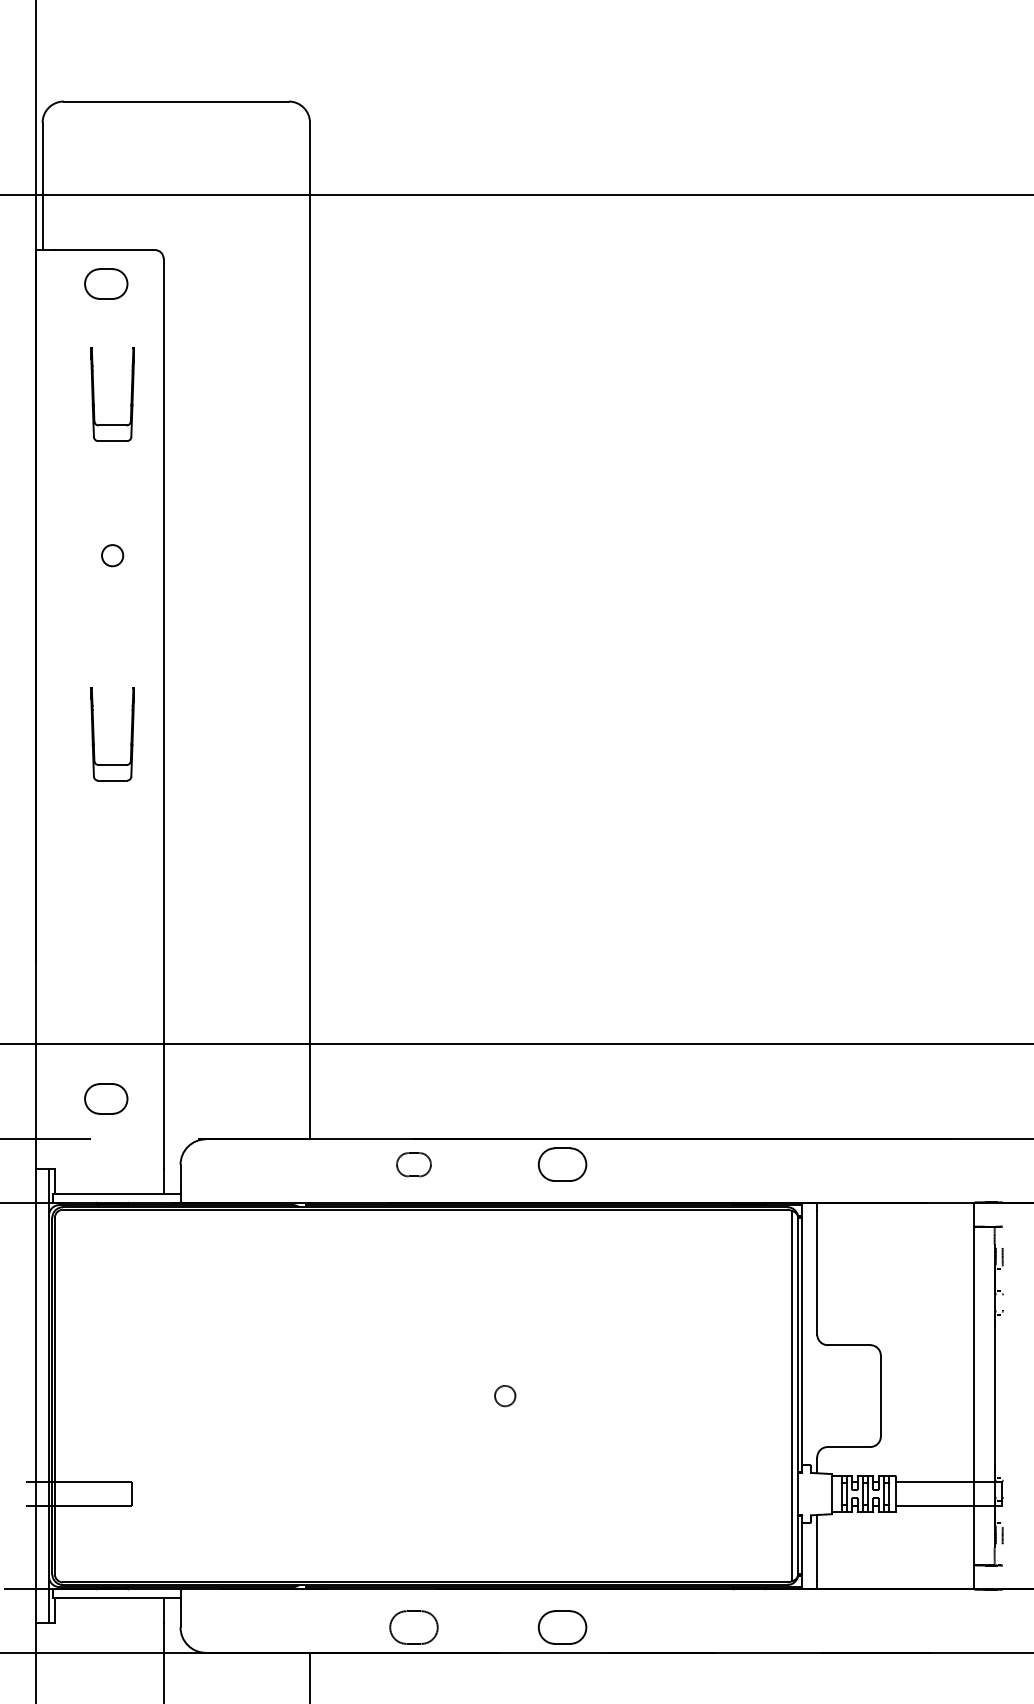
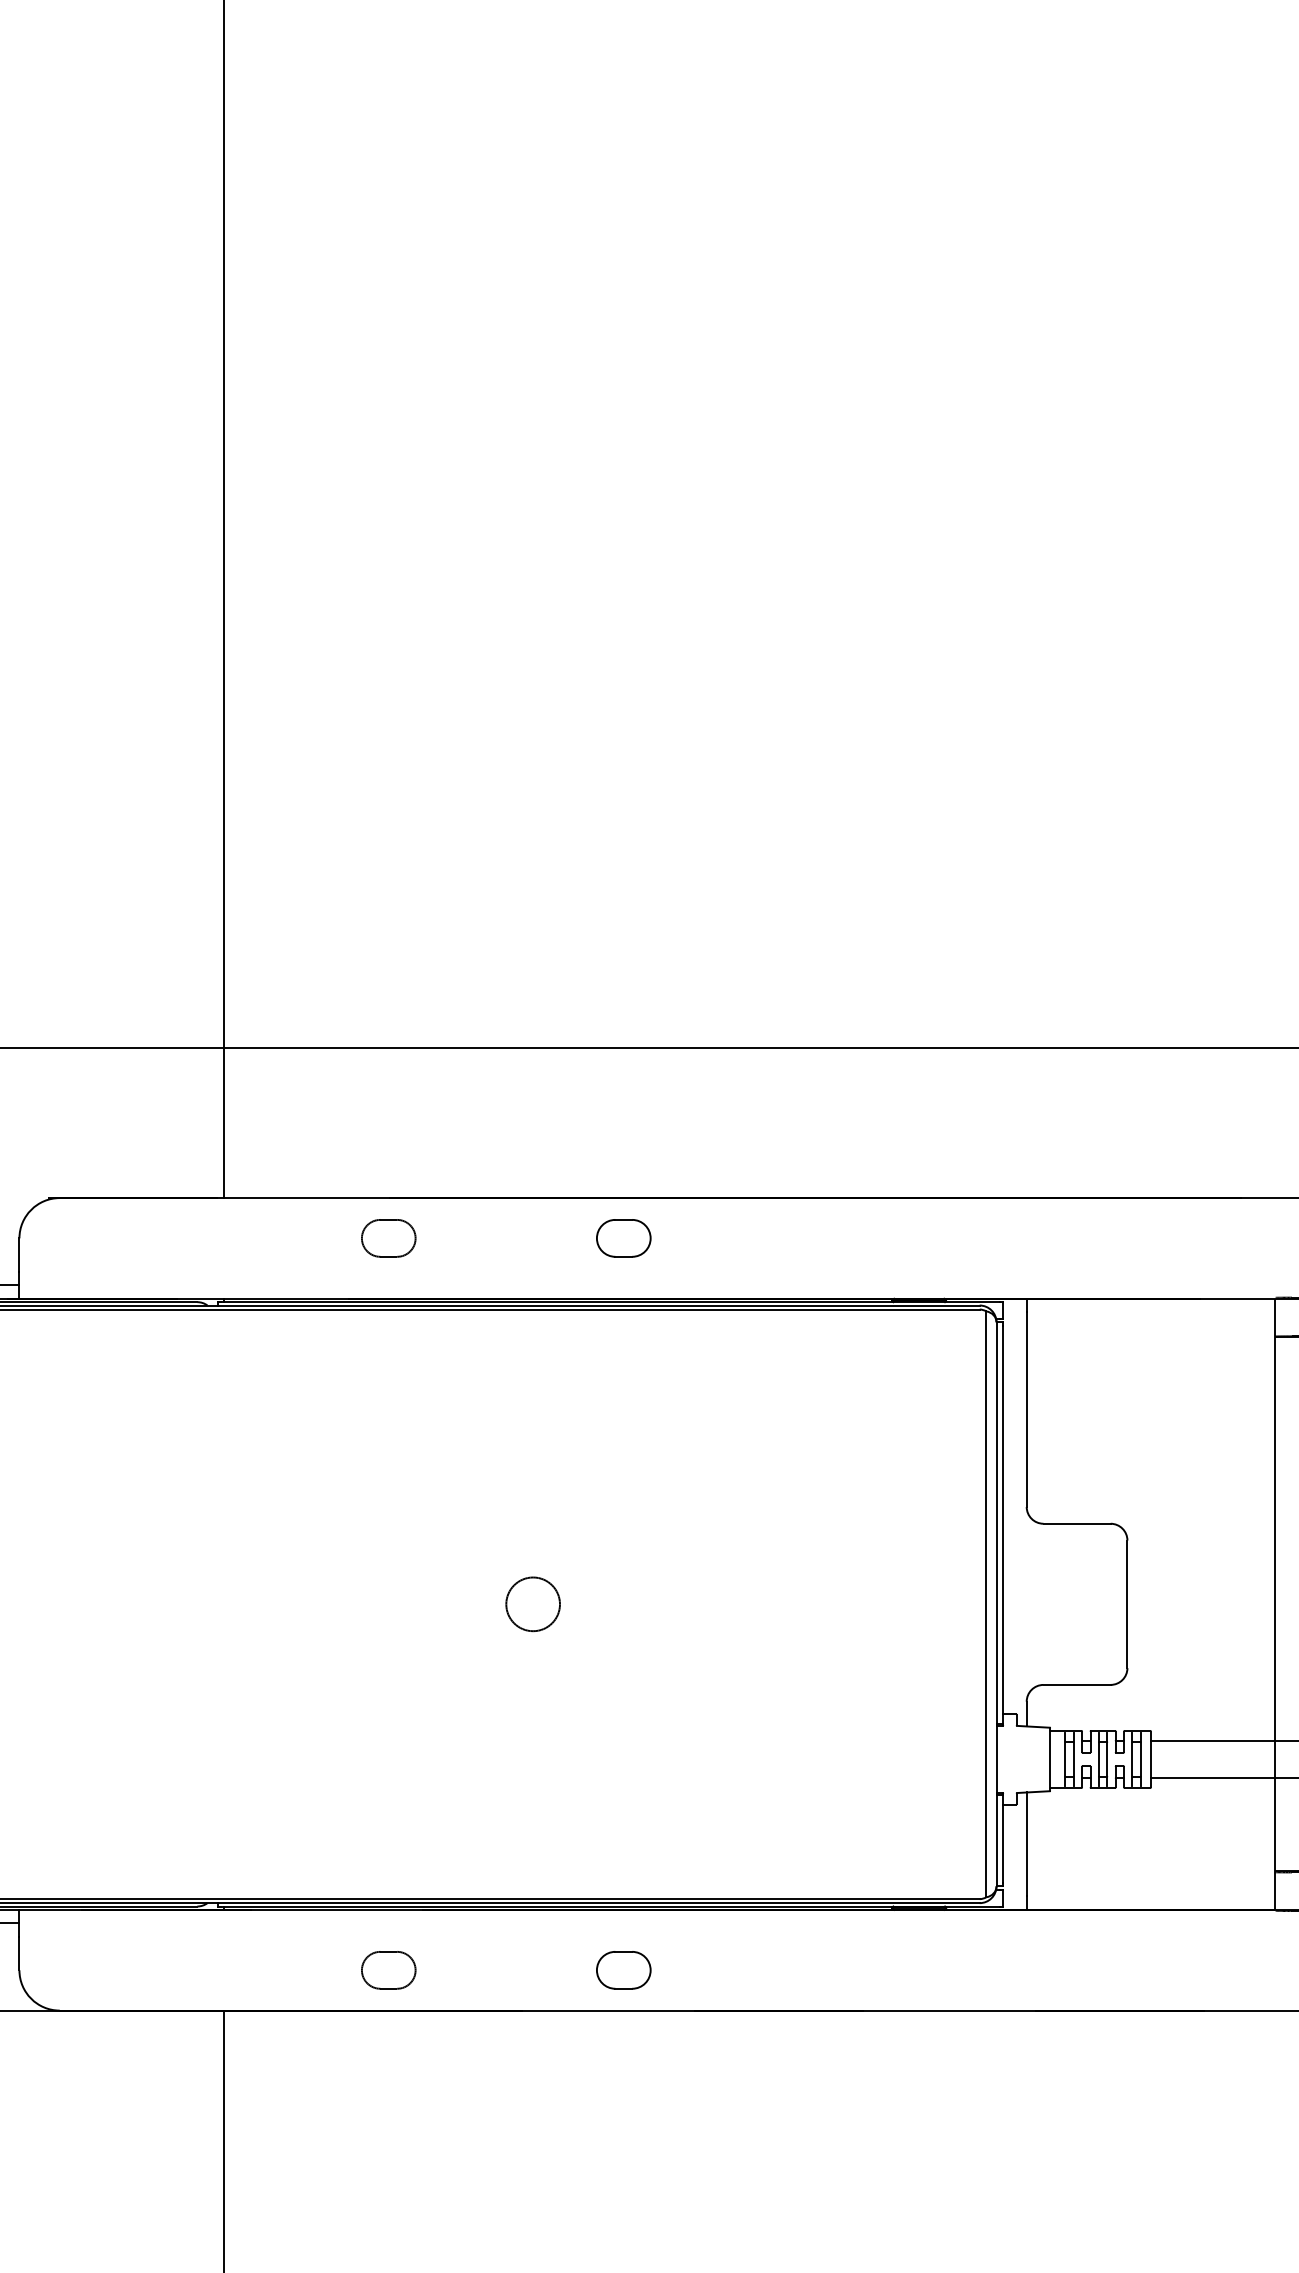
part: (562, 1164) -> (623, 1237), size x0.71
circle: (505, 1396) -> (533, 1604), size x1.67
part: (413, 1626) -> (387, 1968), size x0.71
part: (562, 1626) -> (623, 1968), size x0.71

